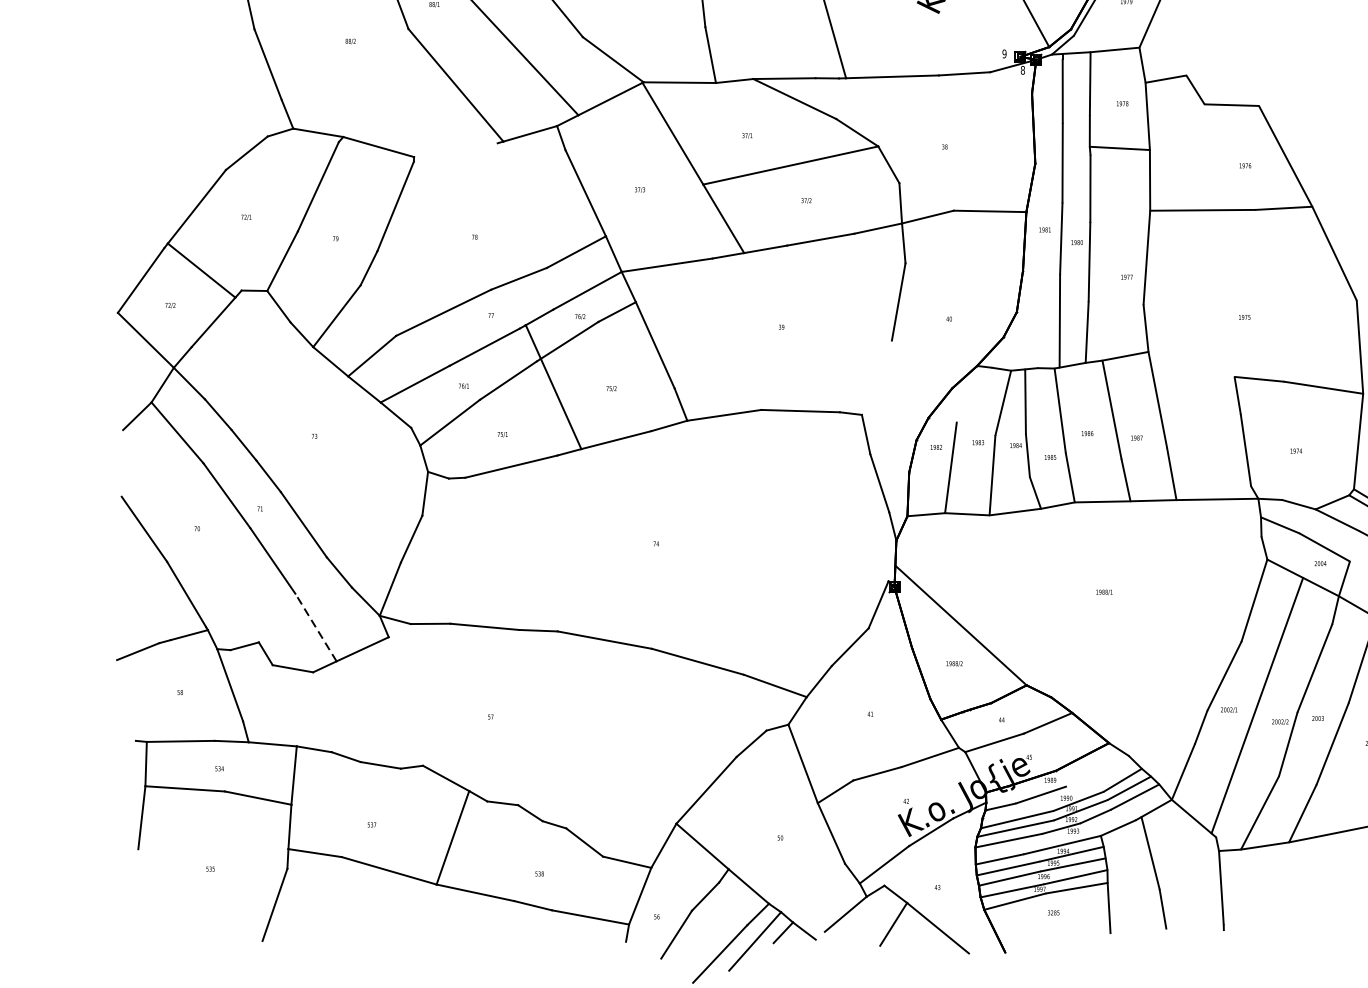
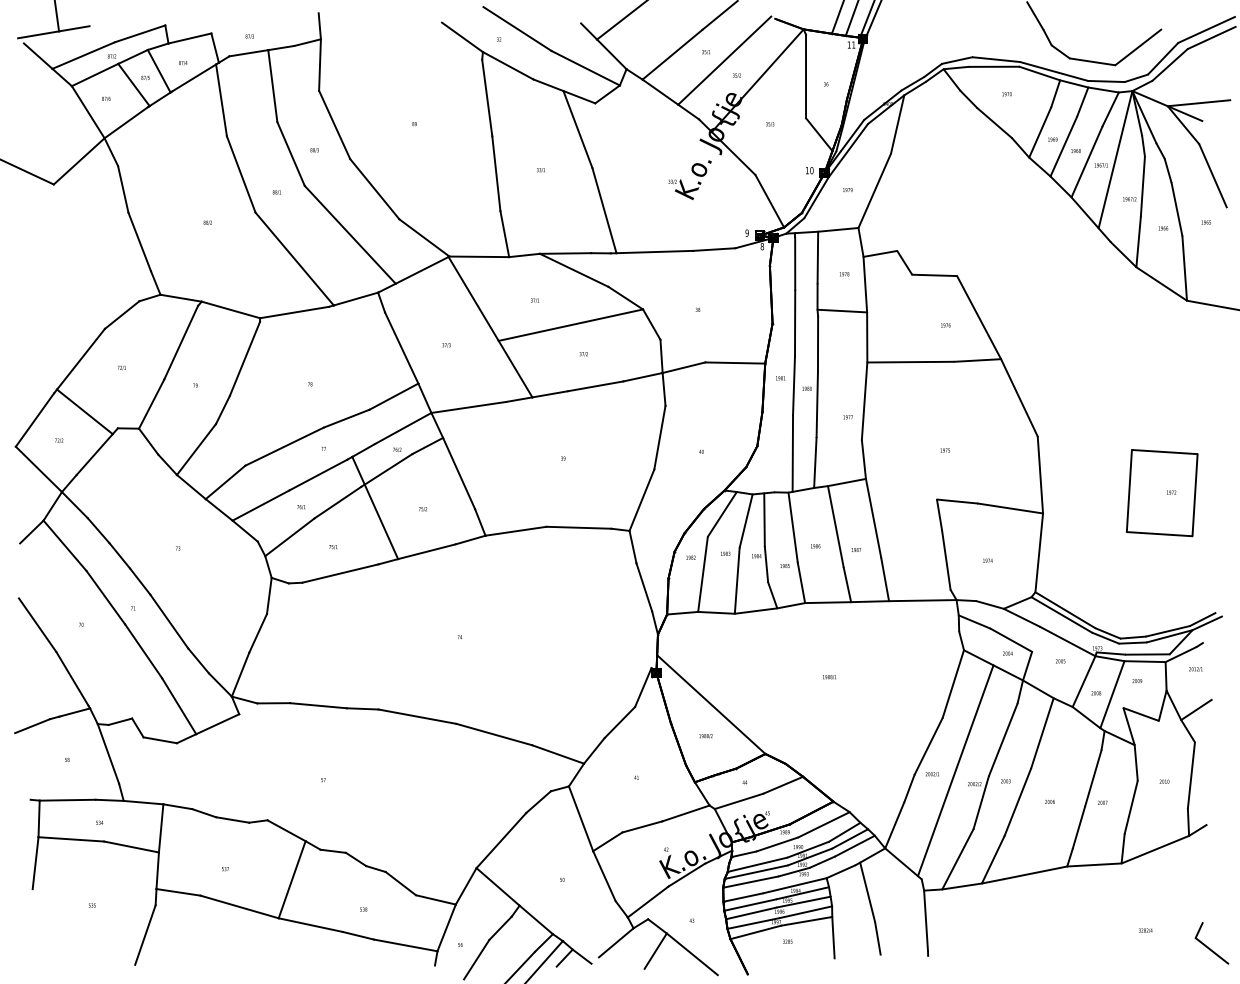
line: (455, 150) -> (294, 312), added
line: (876, 376) -> (641, 499), added
line: (974, 395) -> (722, 514), added
line: (316, 627) -> (179, 706), dashed -> solid
line: (1097, 770) -> (823, 824), added

